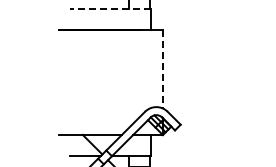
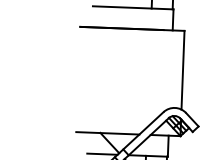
line: (110, 8) -> (132, 7), dashed -> solid
line: (162, 69) -> (182, 70), dashed -> solid

